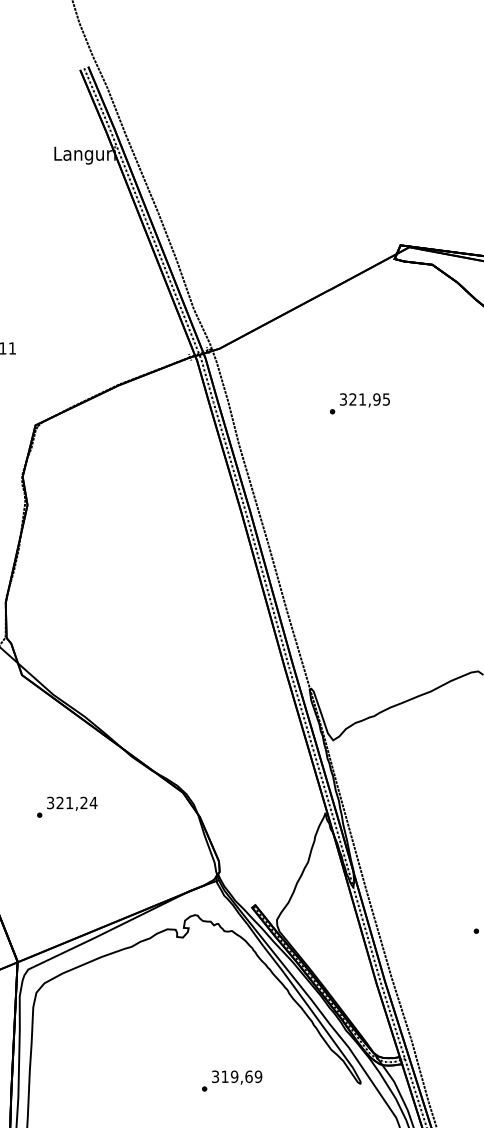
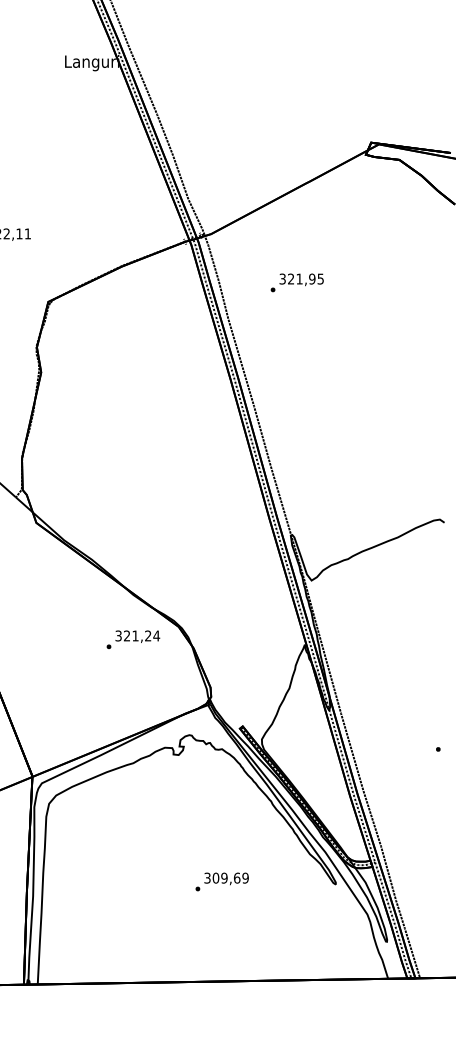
text: (359, 403) -> (296, 282), moved
text: (67, 806) -> (133, 639), moved
text: (224, 1076) -> (215, 877), 319,69 -> 309,69

